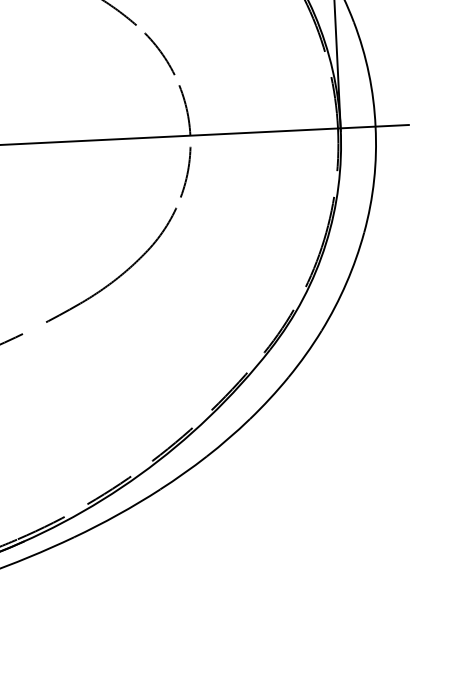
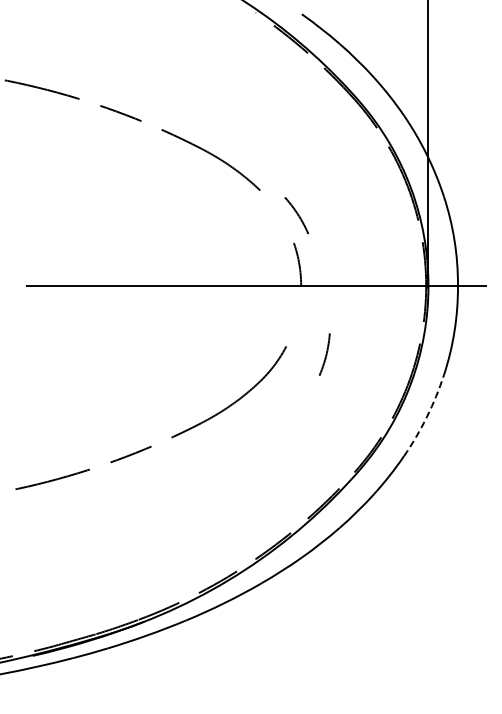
arc: (159, 52) -> (296, 214), moved
arc: (186, 172) -> (325, 354), moved
arc: (345, 283) -> (426, 417), solid -> dashed

